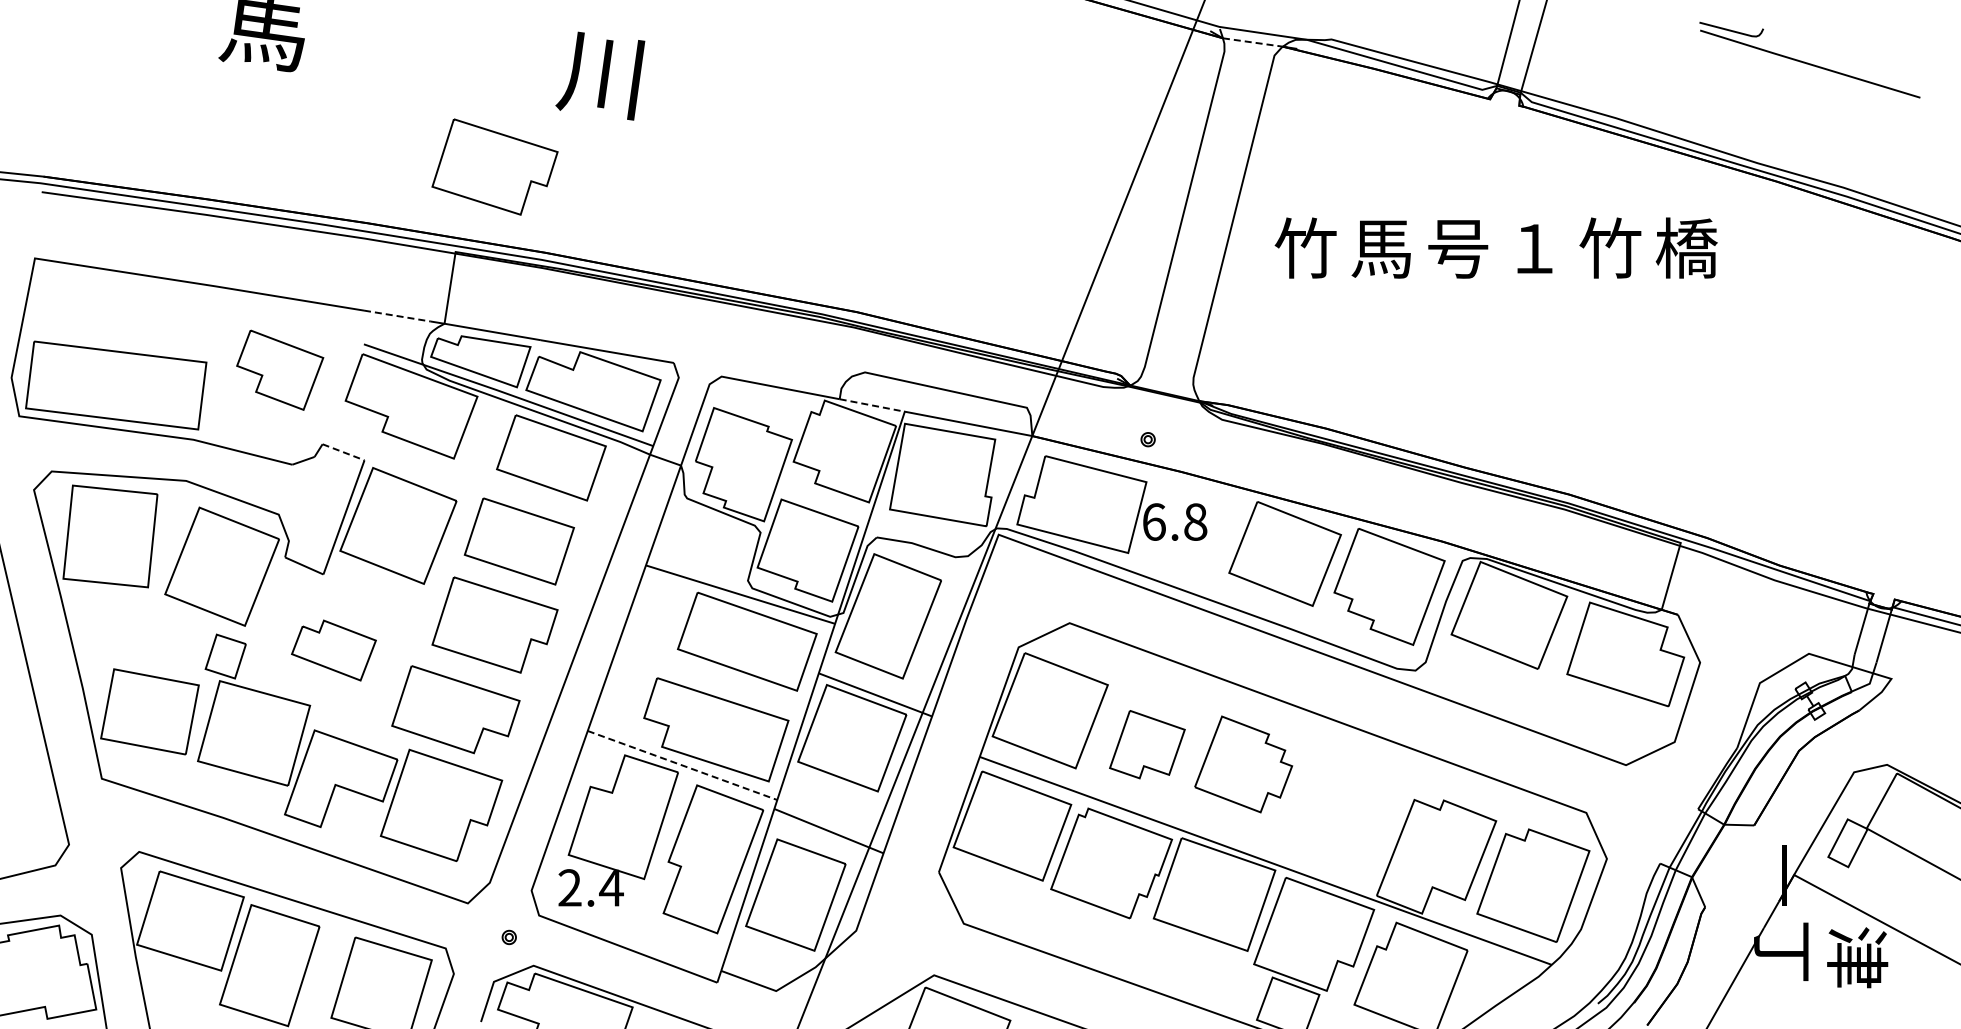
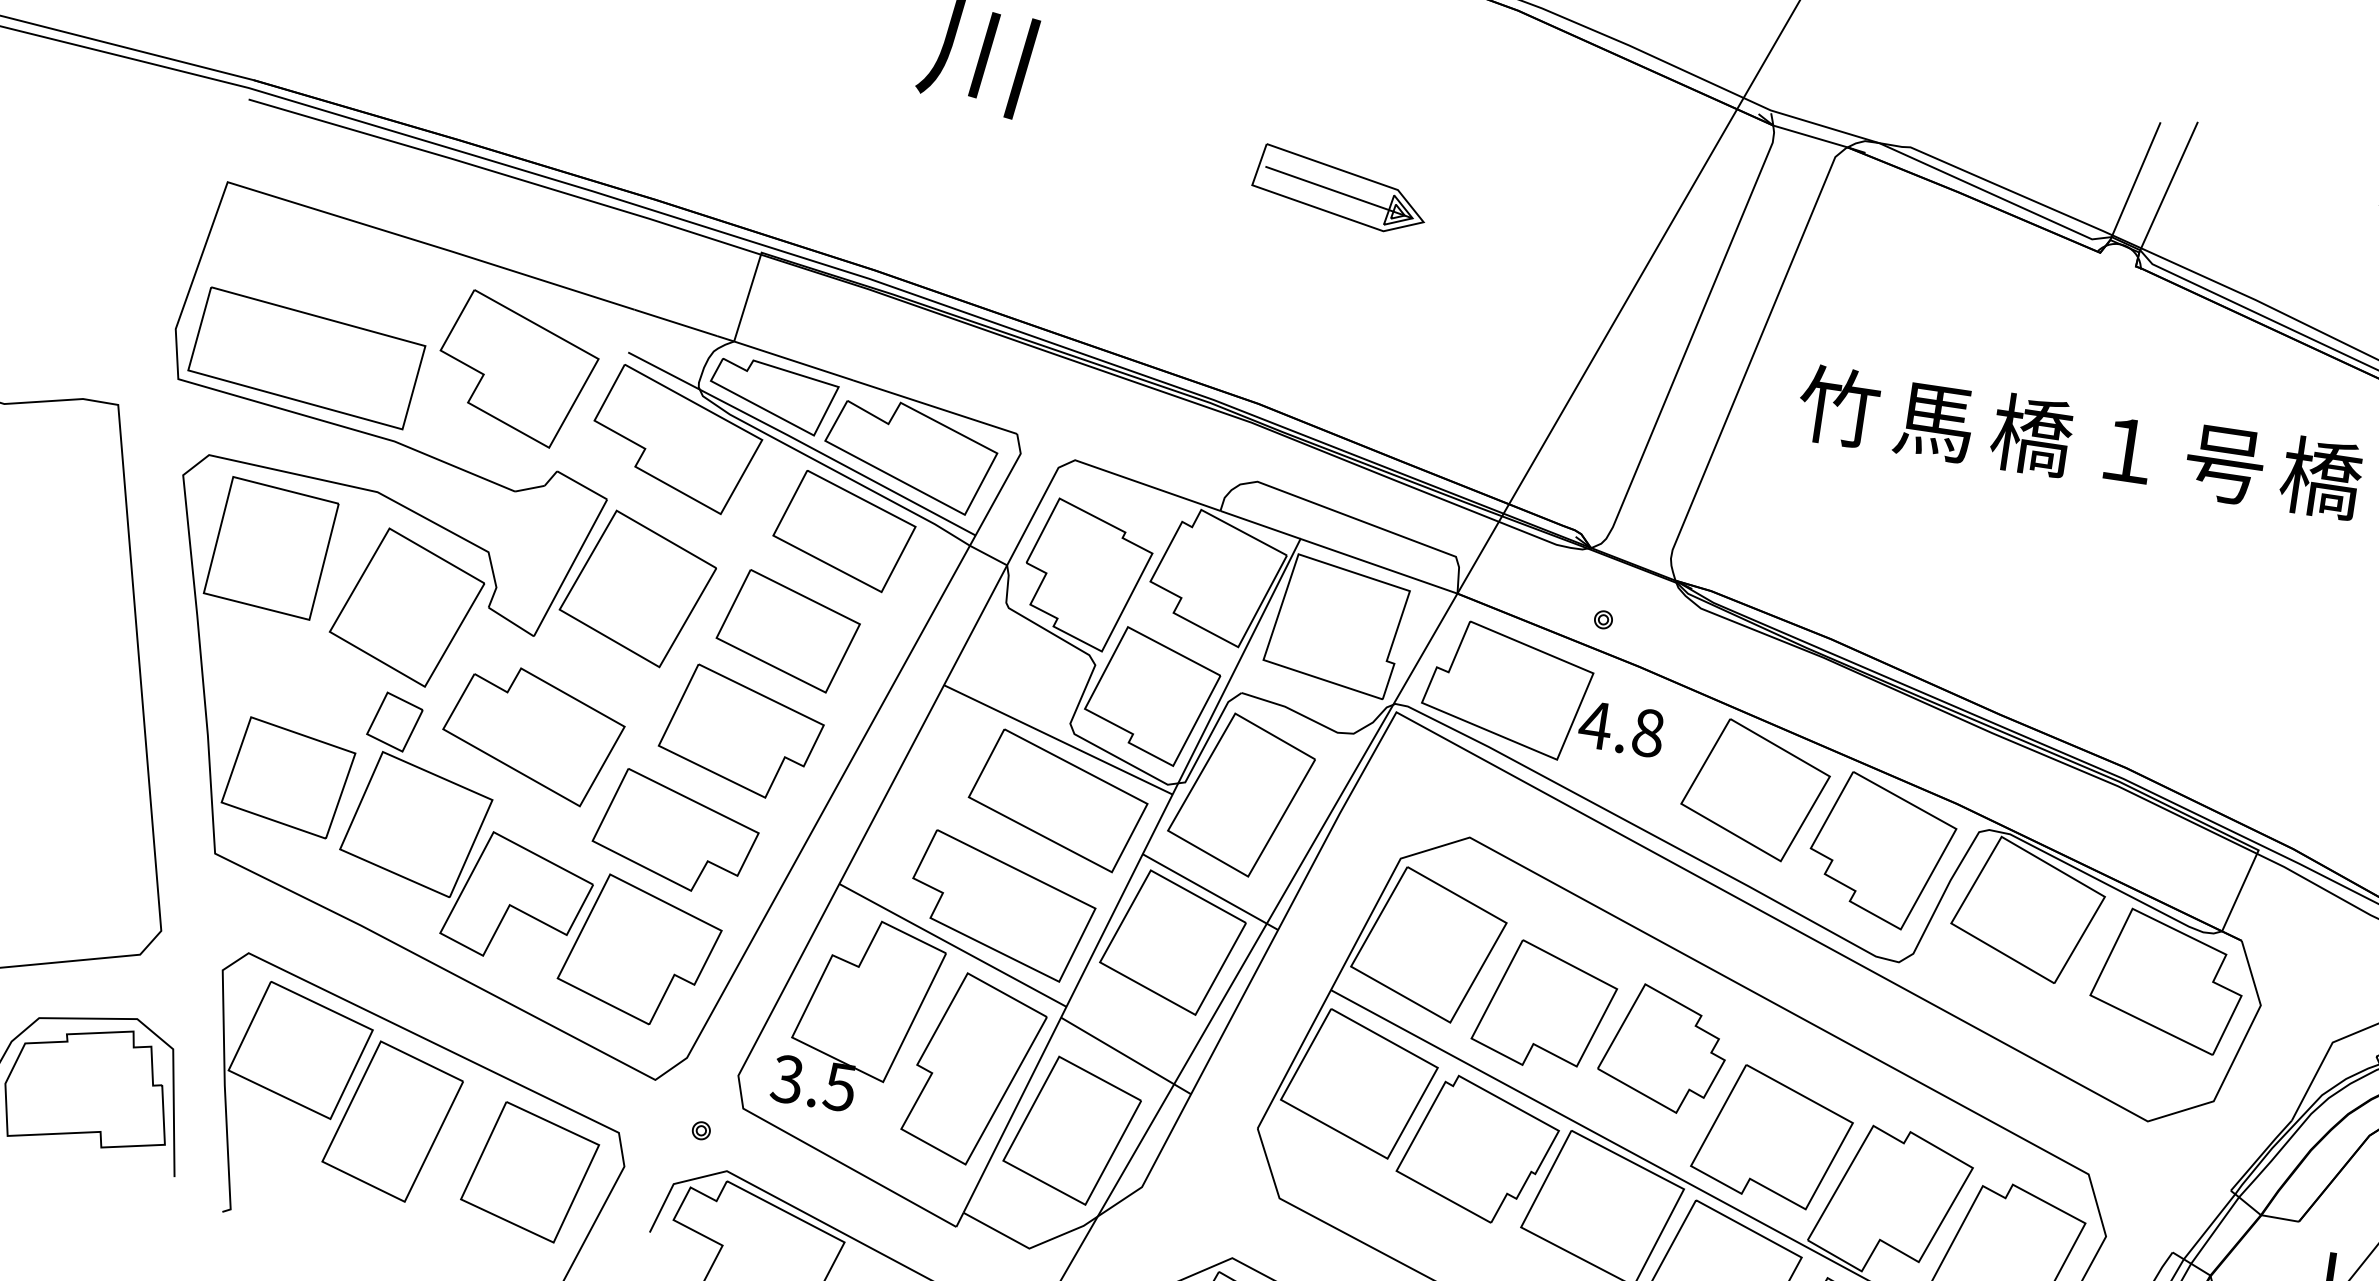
line: (1253, 42) -> (1811, 136), dashed -> solid
part: (895, 137) -> (1340, 189), added
part: (494, 166) -> (826, 151), removed
text: (1458, 247) -> (2032, 434), 号 -> 橋
text: (1610, 247) -> (2224, 462), 竹 -> 号
line: (397, 316) -> (675, 323), dashed -> solid
part: (279, 369) -> (516, 368), size x1.43
line: (872, 405) -> (1260, 525), dashed -> solid
line: (344, 452) -> (583, 485), dashed -> solid
text: (1153, 521) -> (1594, 724), 6.8 -> 4.8
part: (333, 650) -> (532, 734), size x1.67
part: (1147, 744) -> (1545, 1005), size x1.43
line: (682, 765) -> (952, 945), dashed -> solid
part: (1338, 819) -> (1773, 1136), added
text: (590, 887) -> (813, 1082), 2.4 -> 3.5

